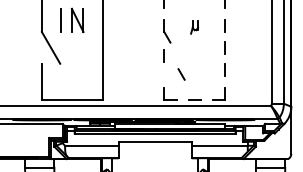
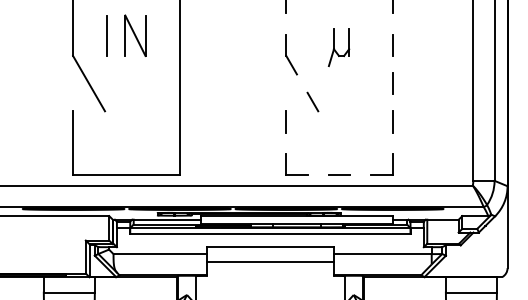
part: (194, 27) -> (338, 48), size x1.67
line: (163, 55) -> (284, 121), moved
line: (181, 74) -> (312, 102), moved
line: (154, 150) -> (269, 262), added

